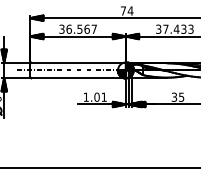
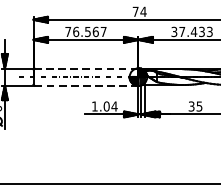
text: (61, 28) -> (67, 31), 36.567 -> 76.567
line: (78, 62) -> (86, 68), solid -> dashed
line: (79, 78) -> (87, 85), solid -> dashed
text: (104, 96) -> (114, 105), 1.01 -> 1.04

